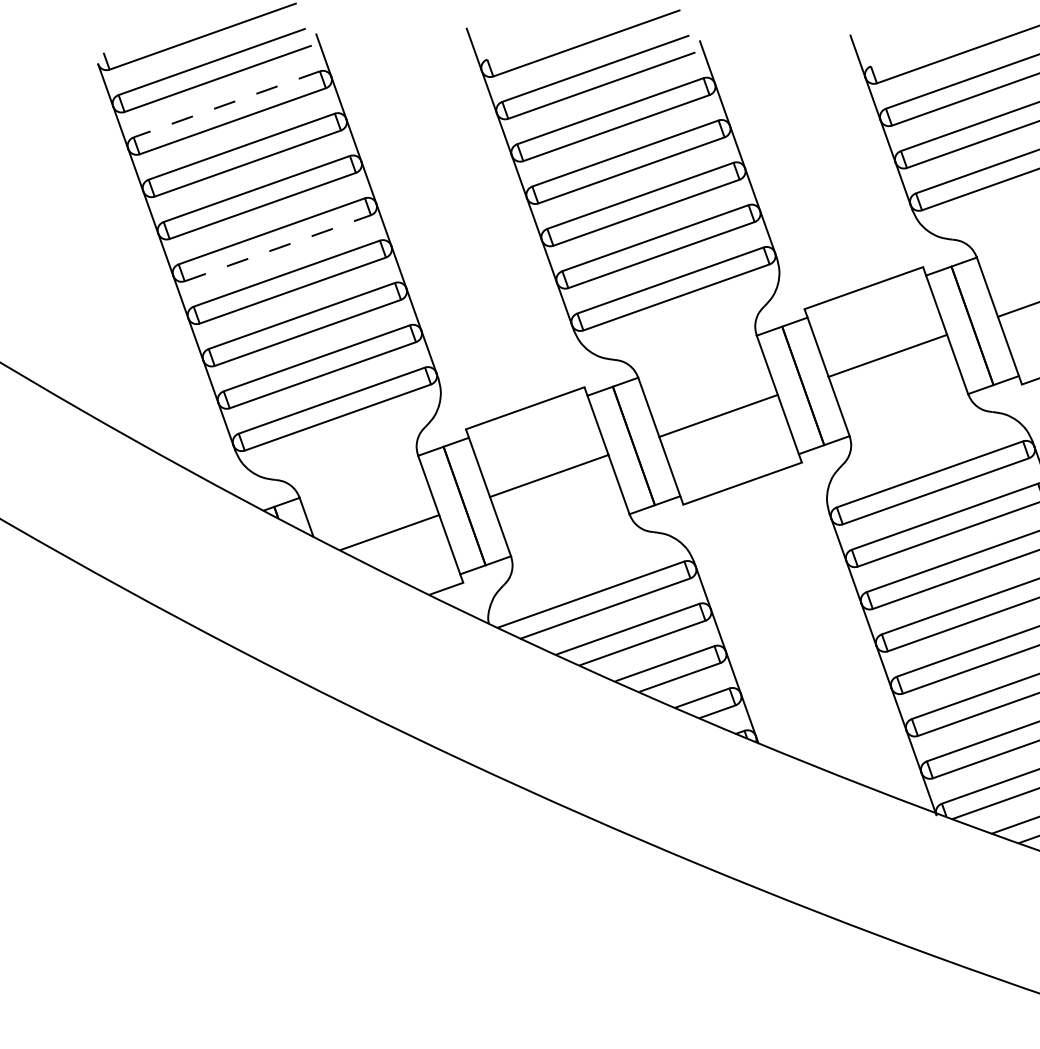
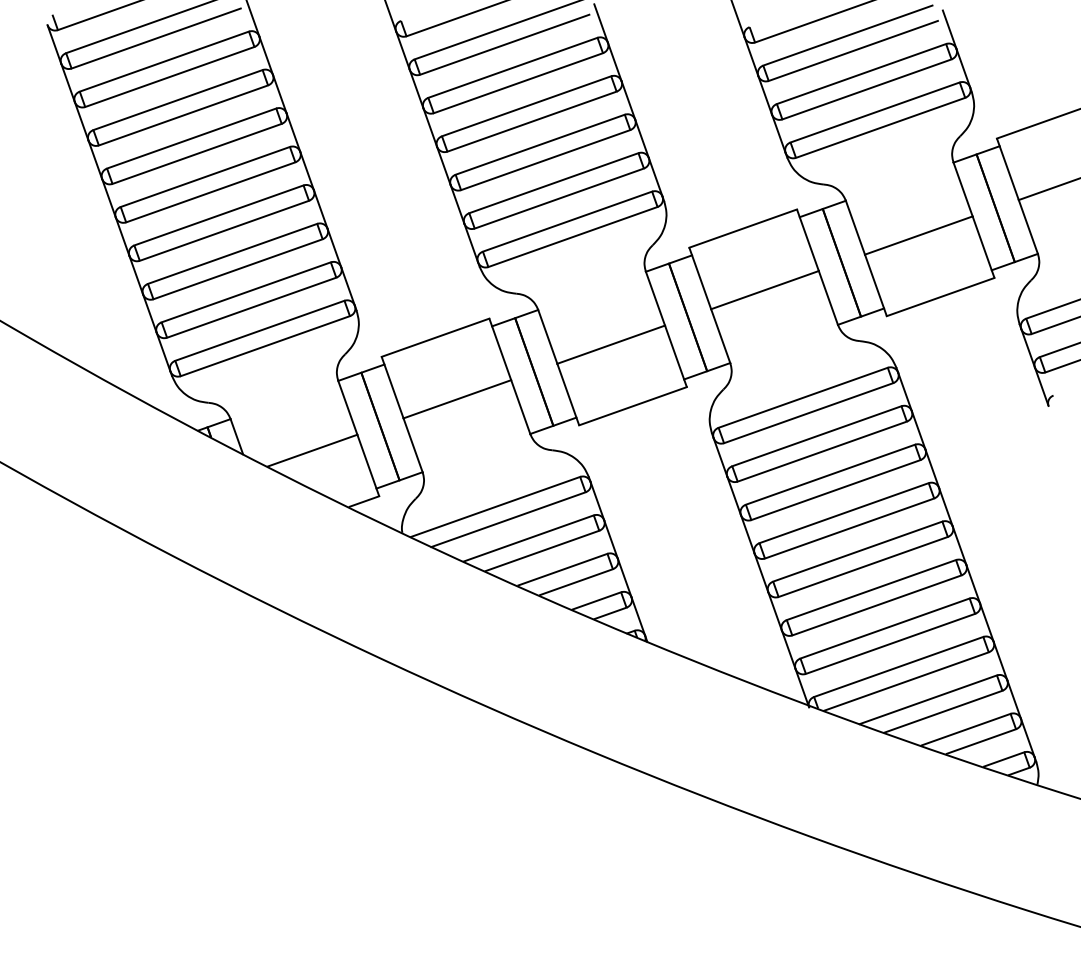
line: (226, 104) -> (164, 61), dashed -> solid
line: (277, 248) -> (210, 192), dashed -> solid

